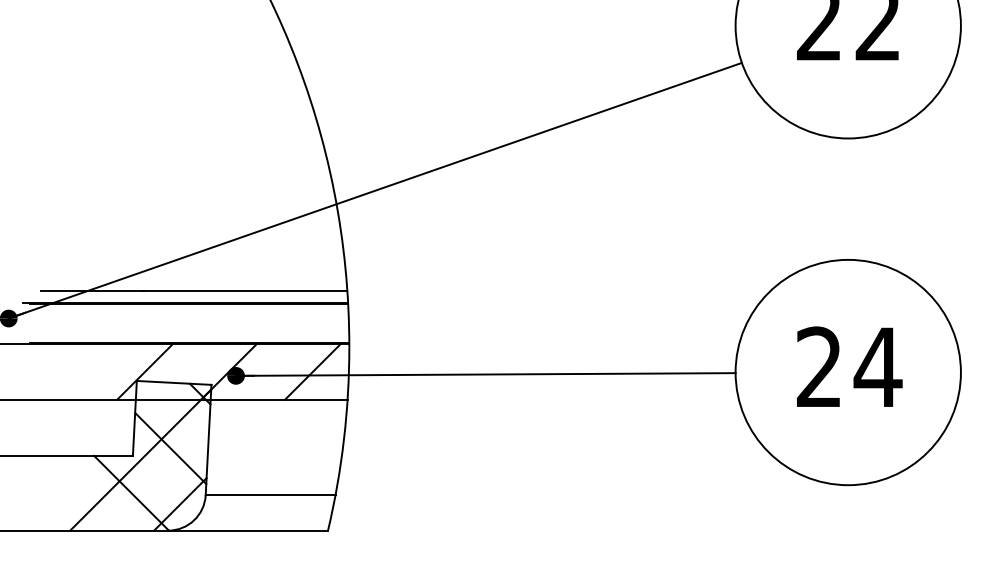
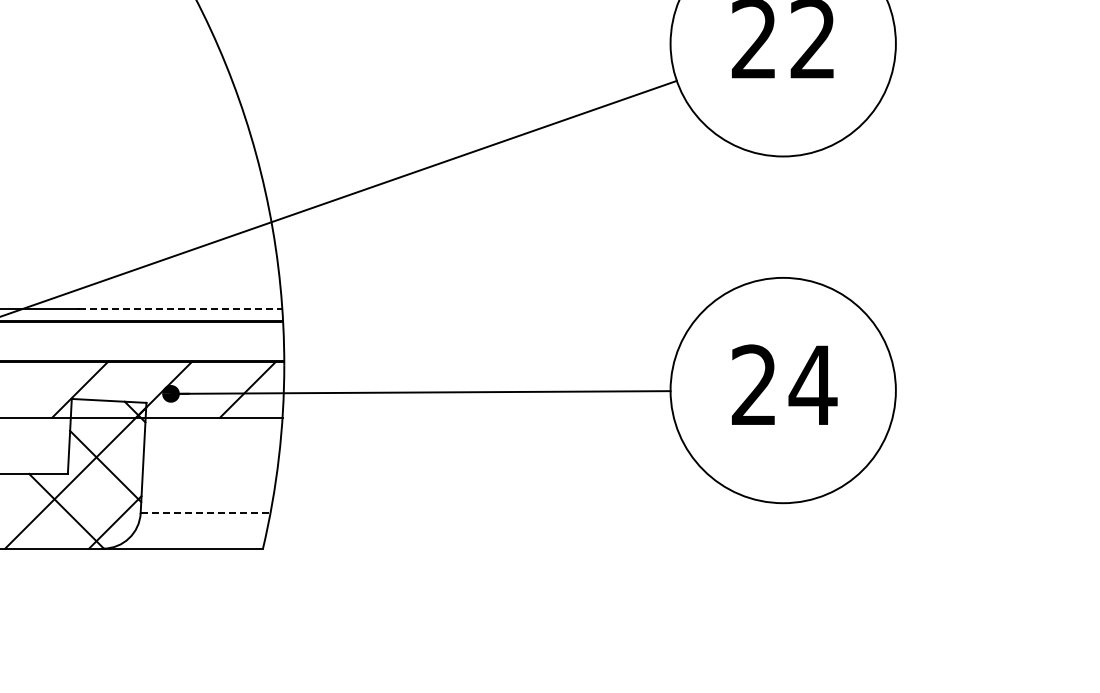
line: (245, 290) -> (180, 308), solid -> dashed
line: (270, 495) -> (205, 513), solid -> dashed

